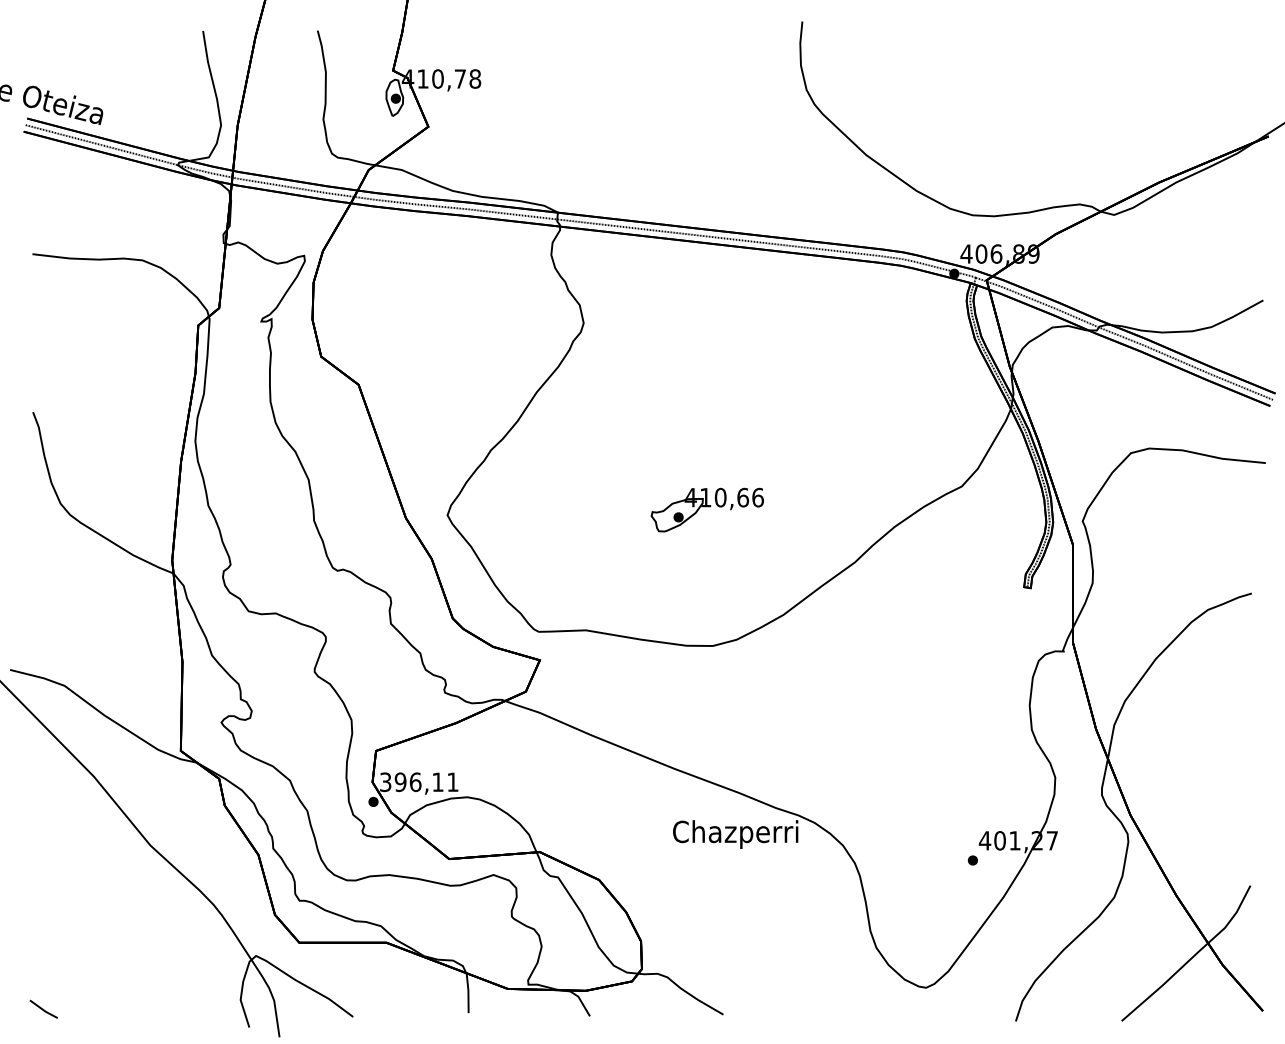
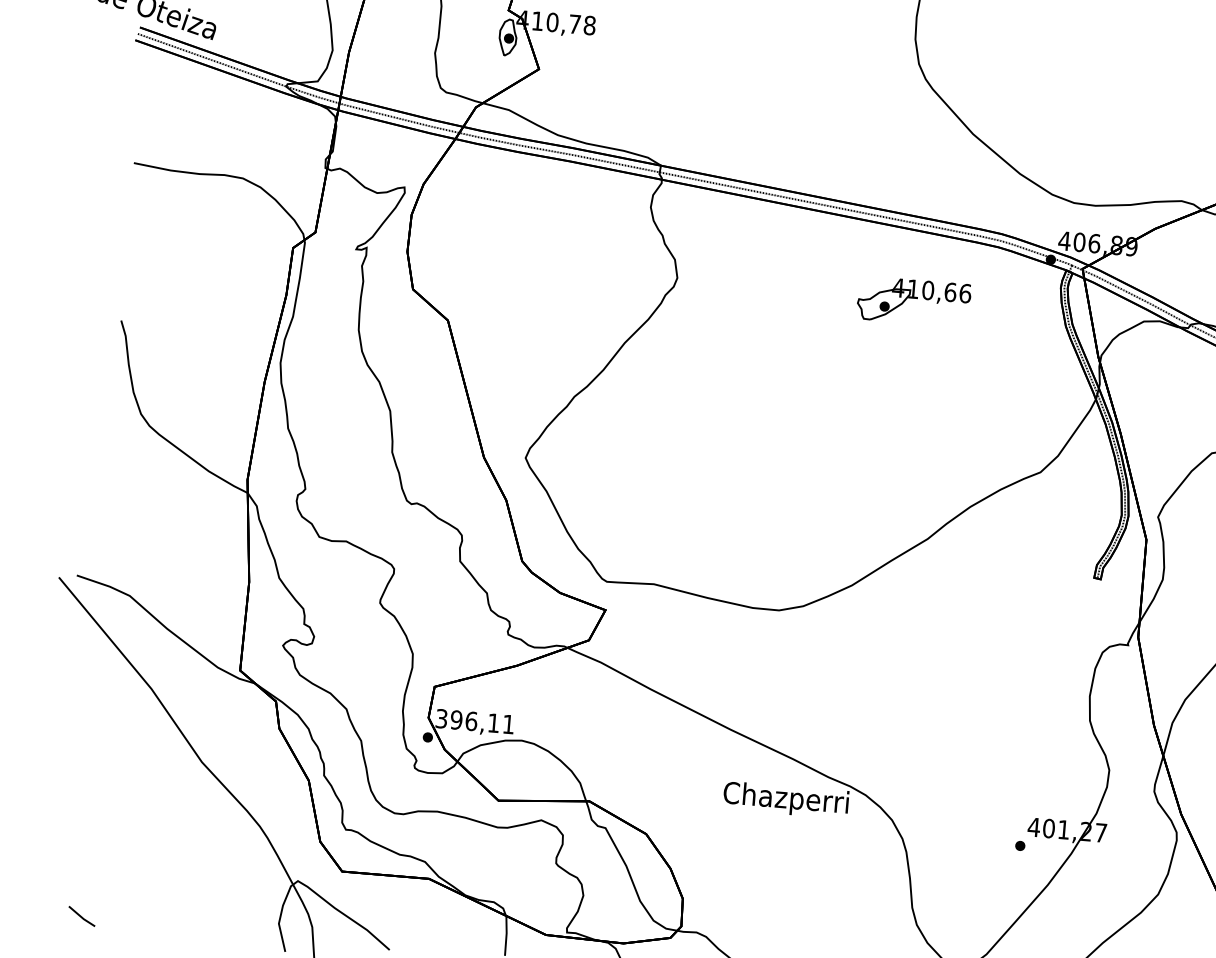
part: (706, 509) -> (913, 301), moved

